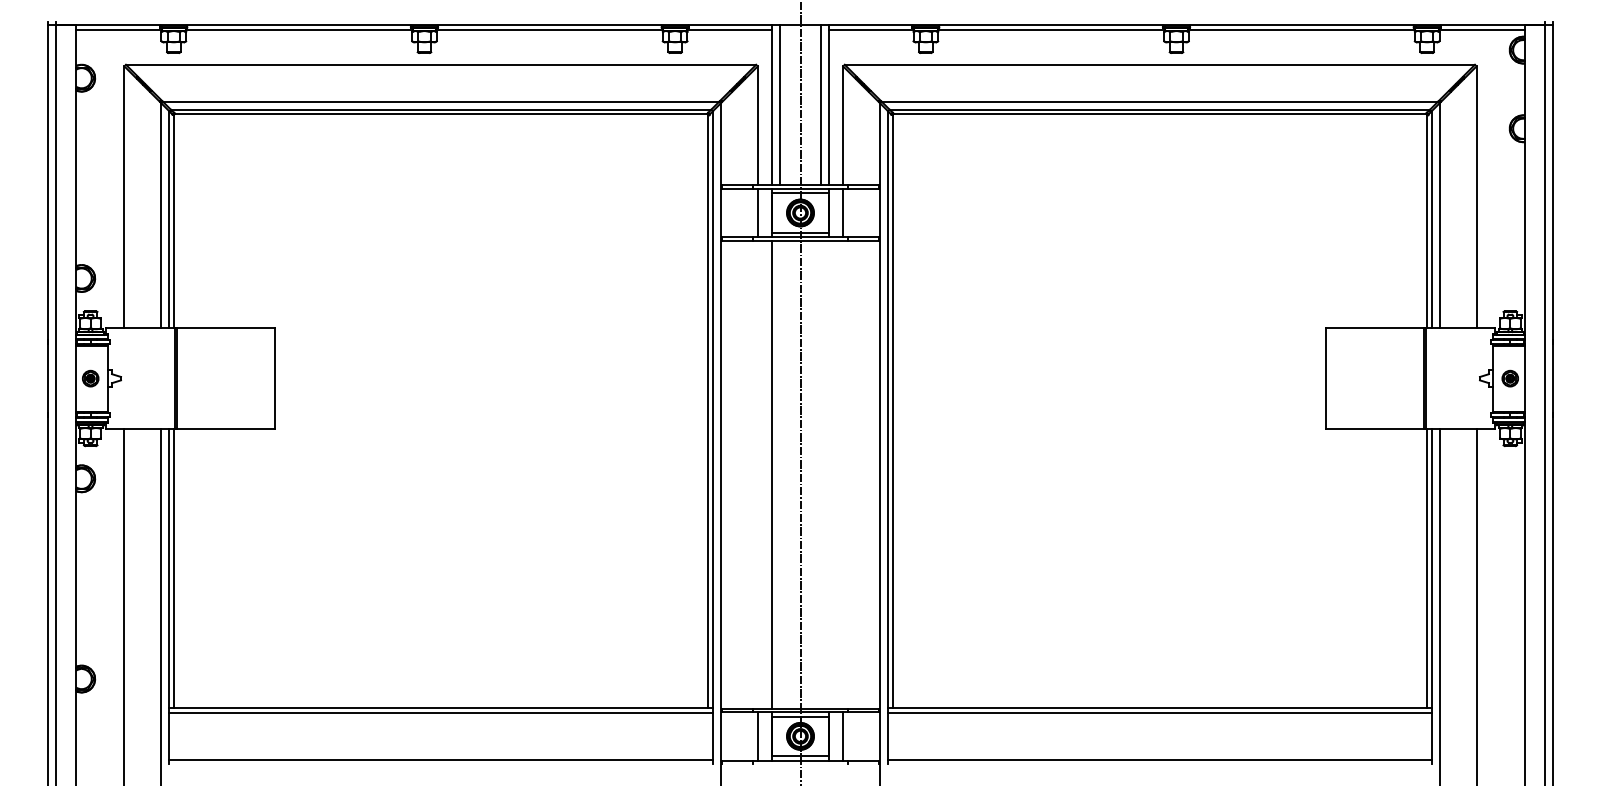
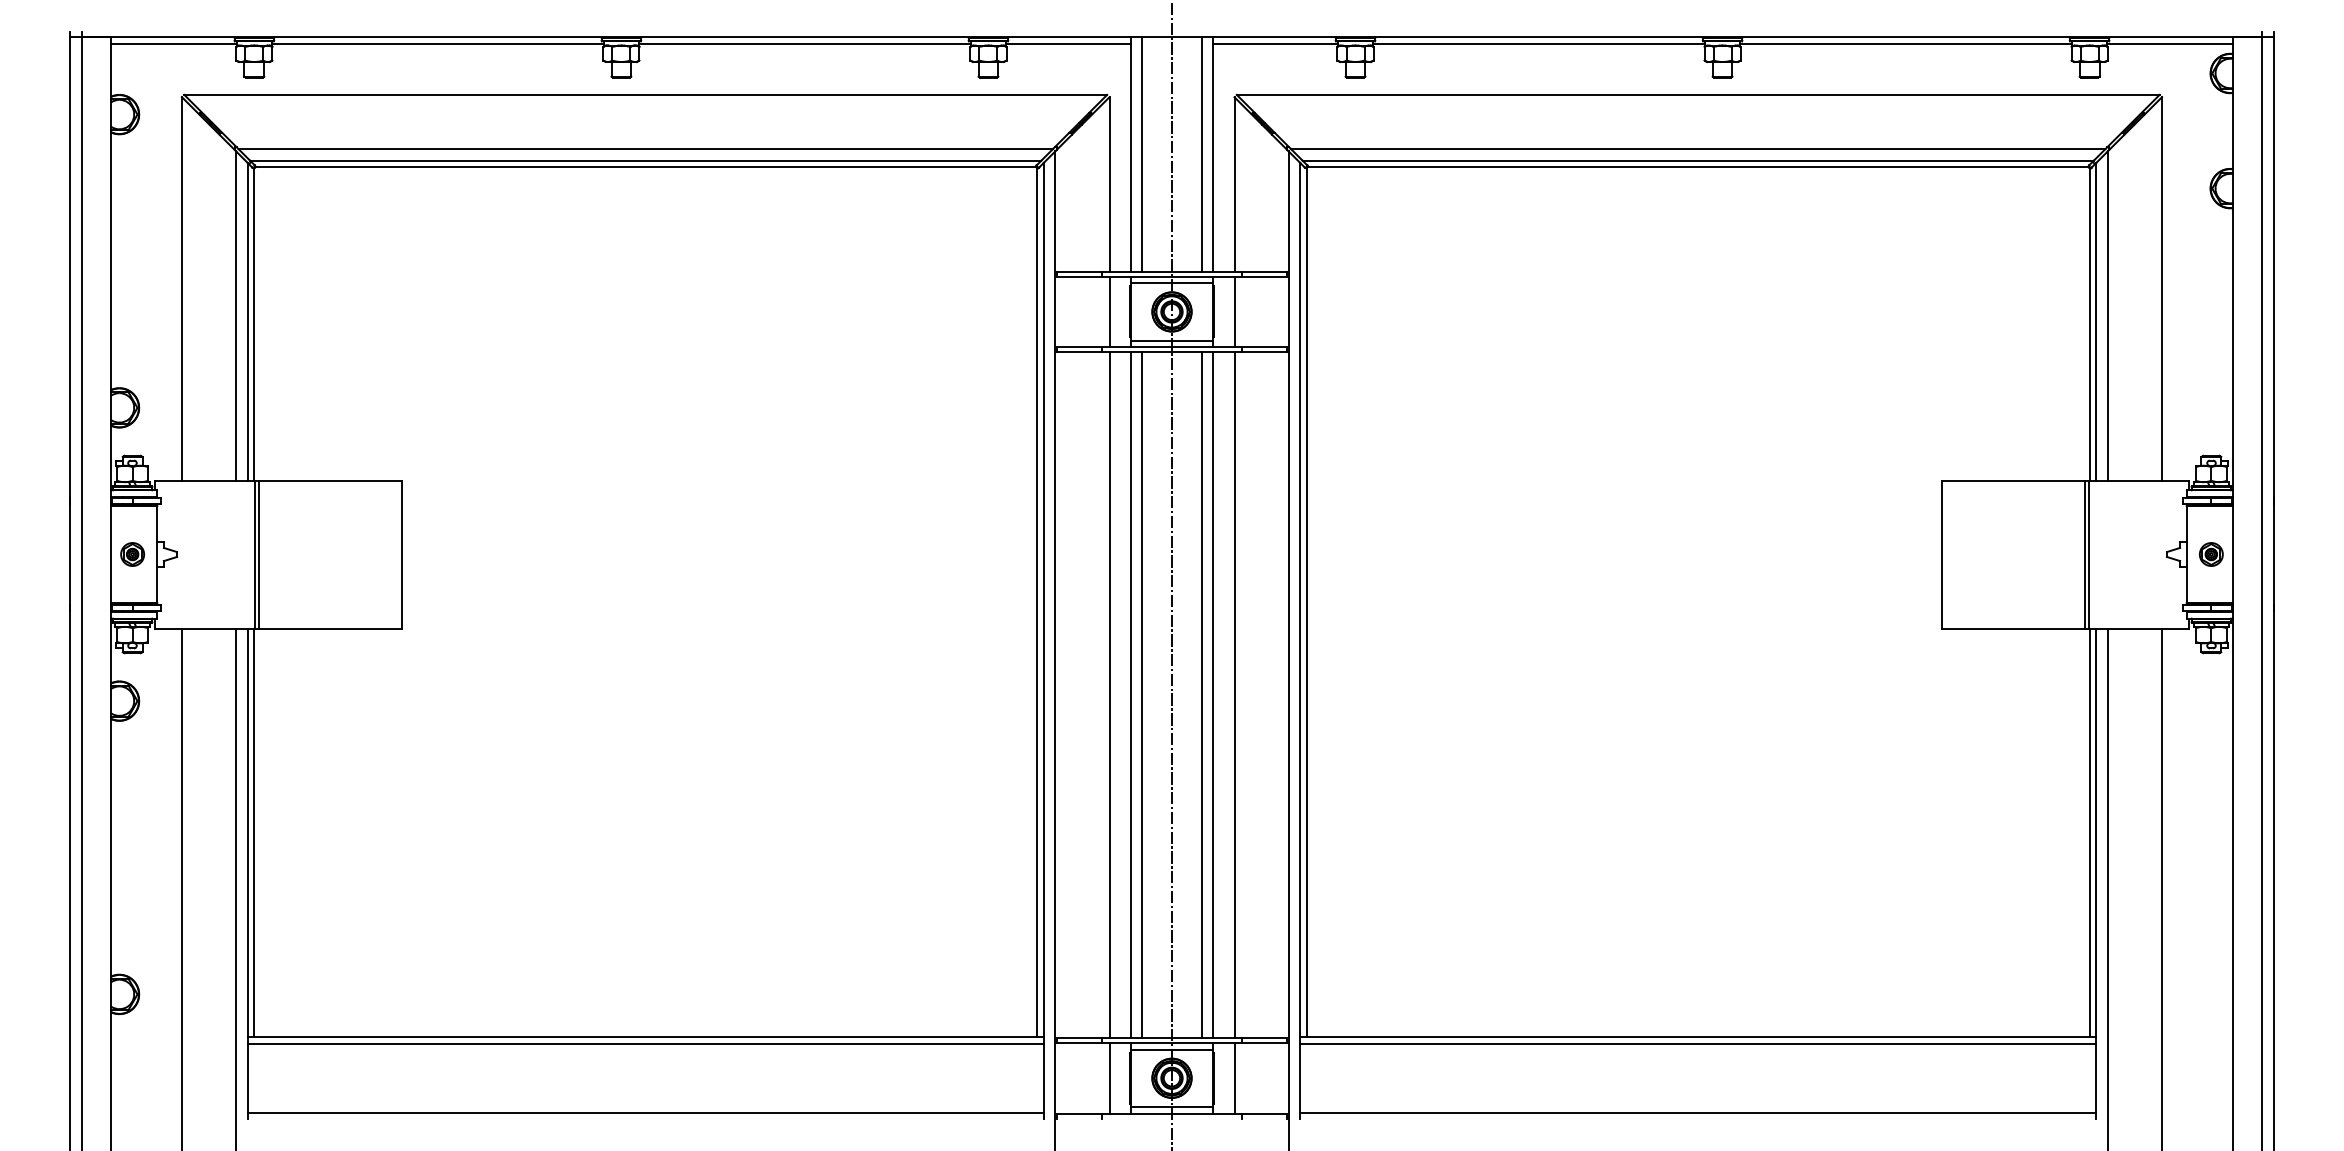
line: (757, 474) -> (1109, 694), added
line: (780, 474) -> (1142, 694), added
line: (820, 474) -> (1201, 694), added
line: (828, 474) -> (1213, 694), added
line: (843, 474) -> (1234, 694), added

